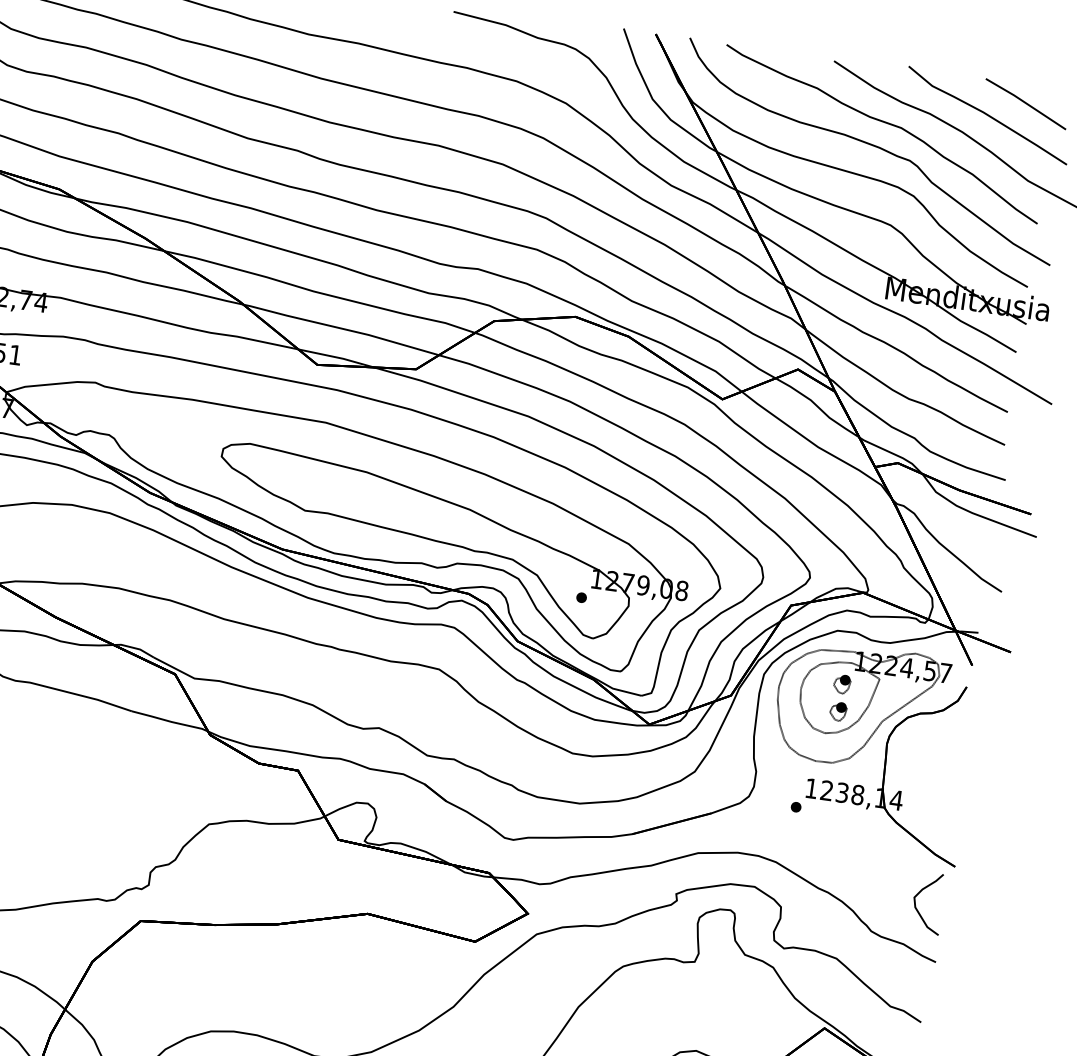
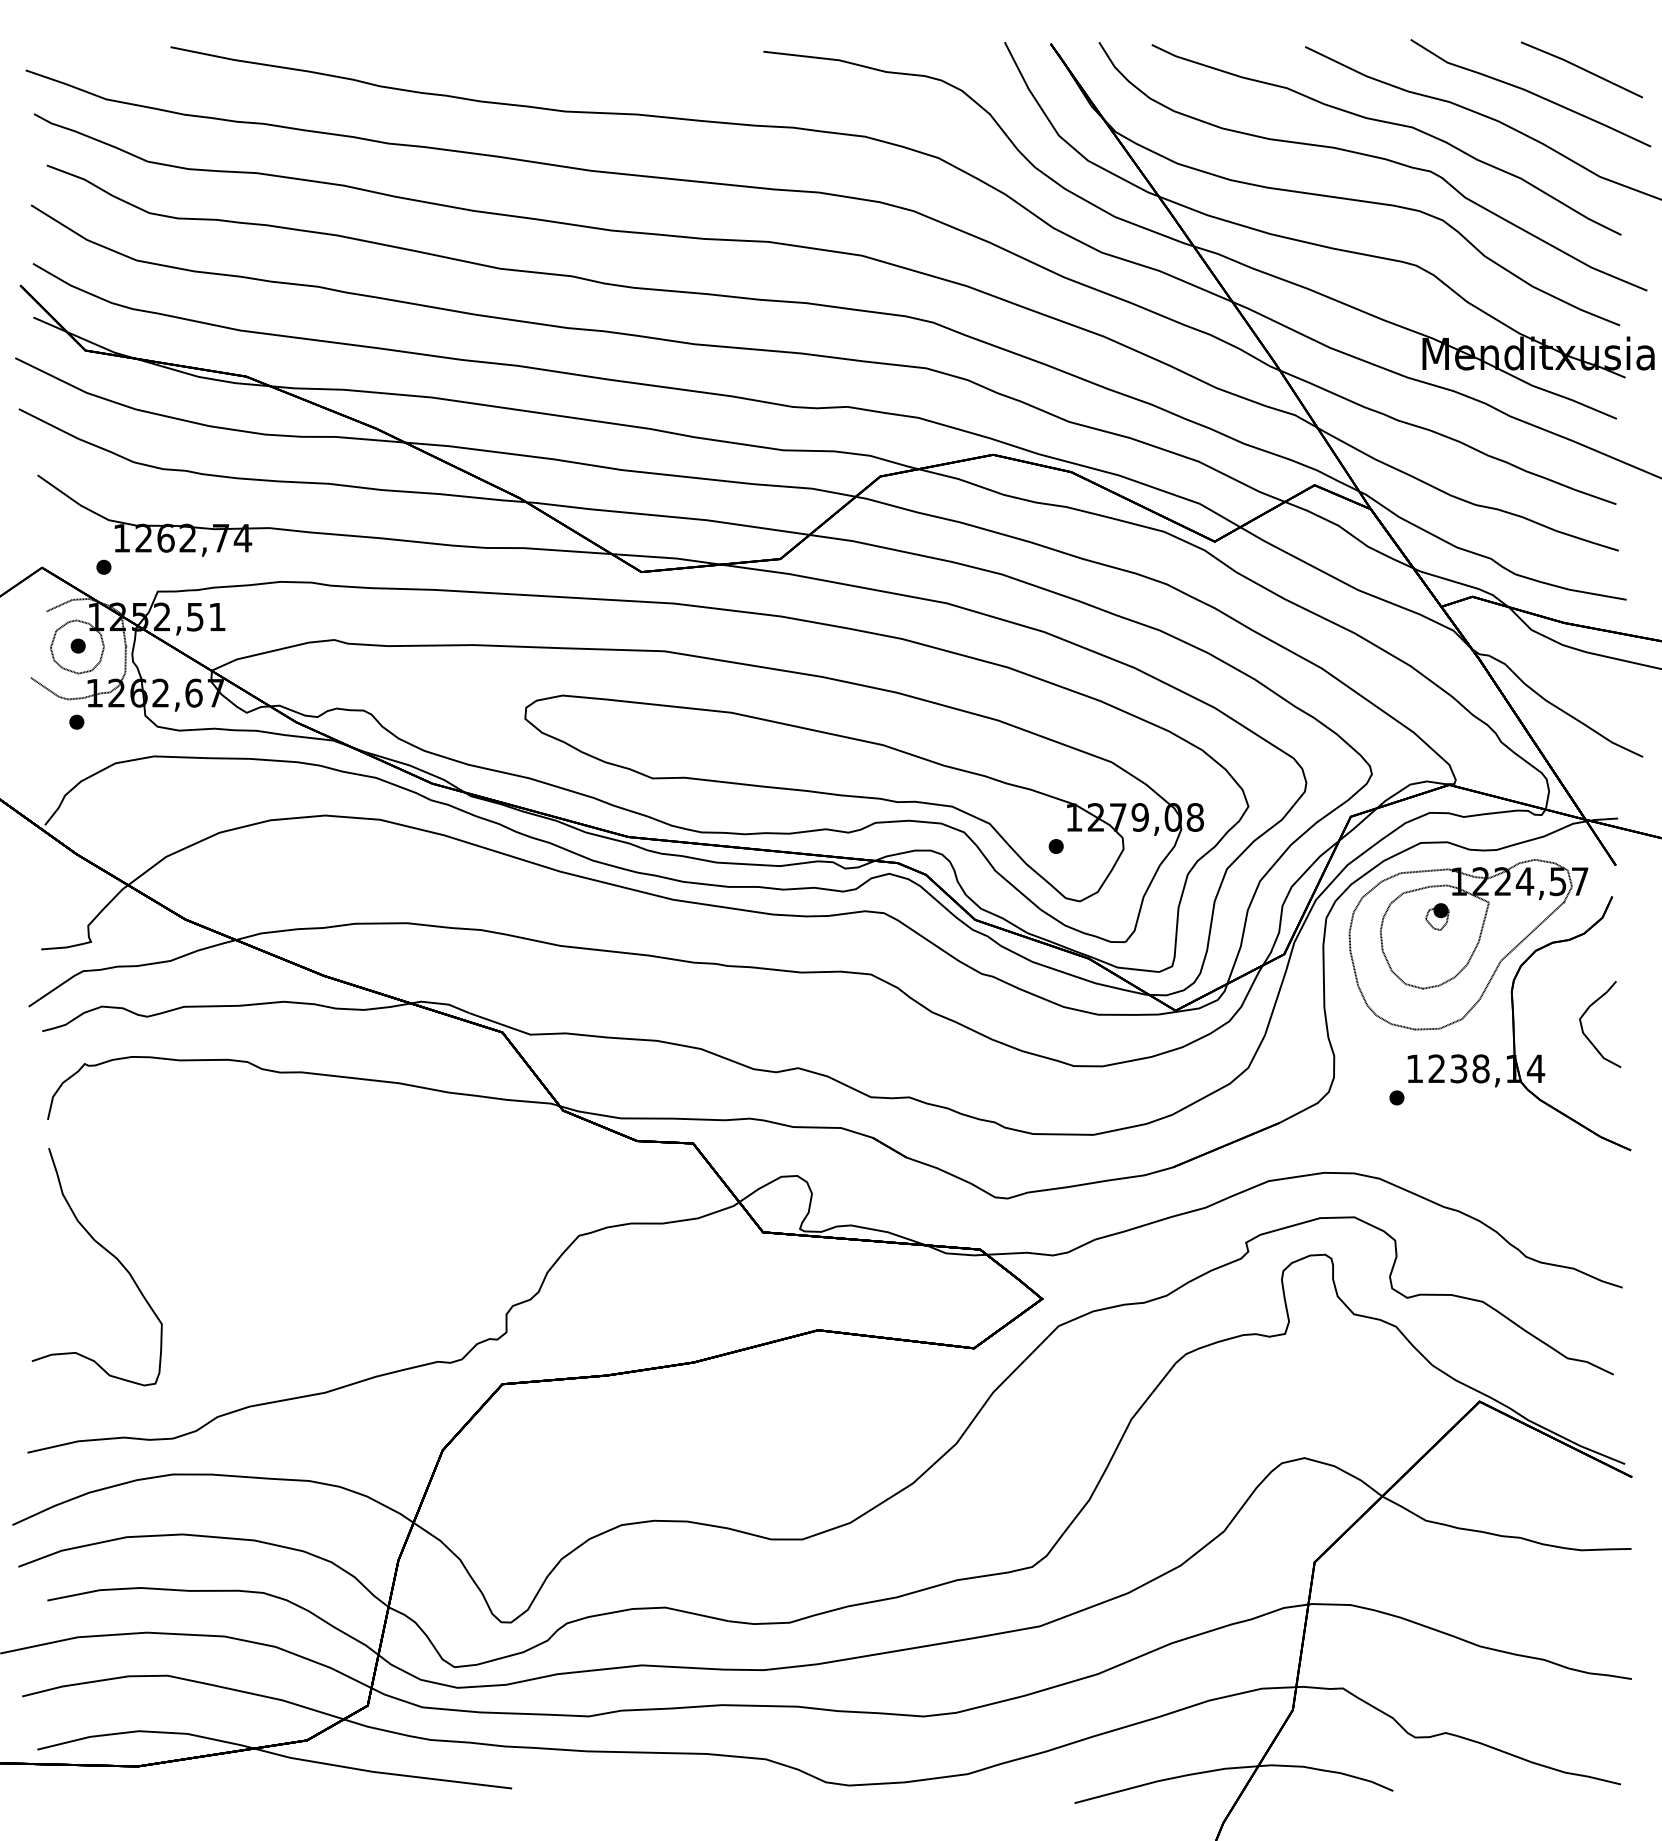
part: (838, 711) -> (1437, 955), removed
curve: (918, 910) -> (1587, 1036), moved

